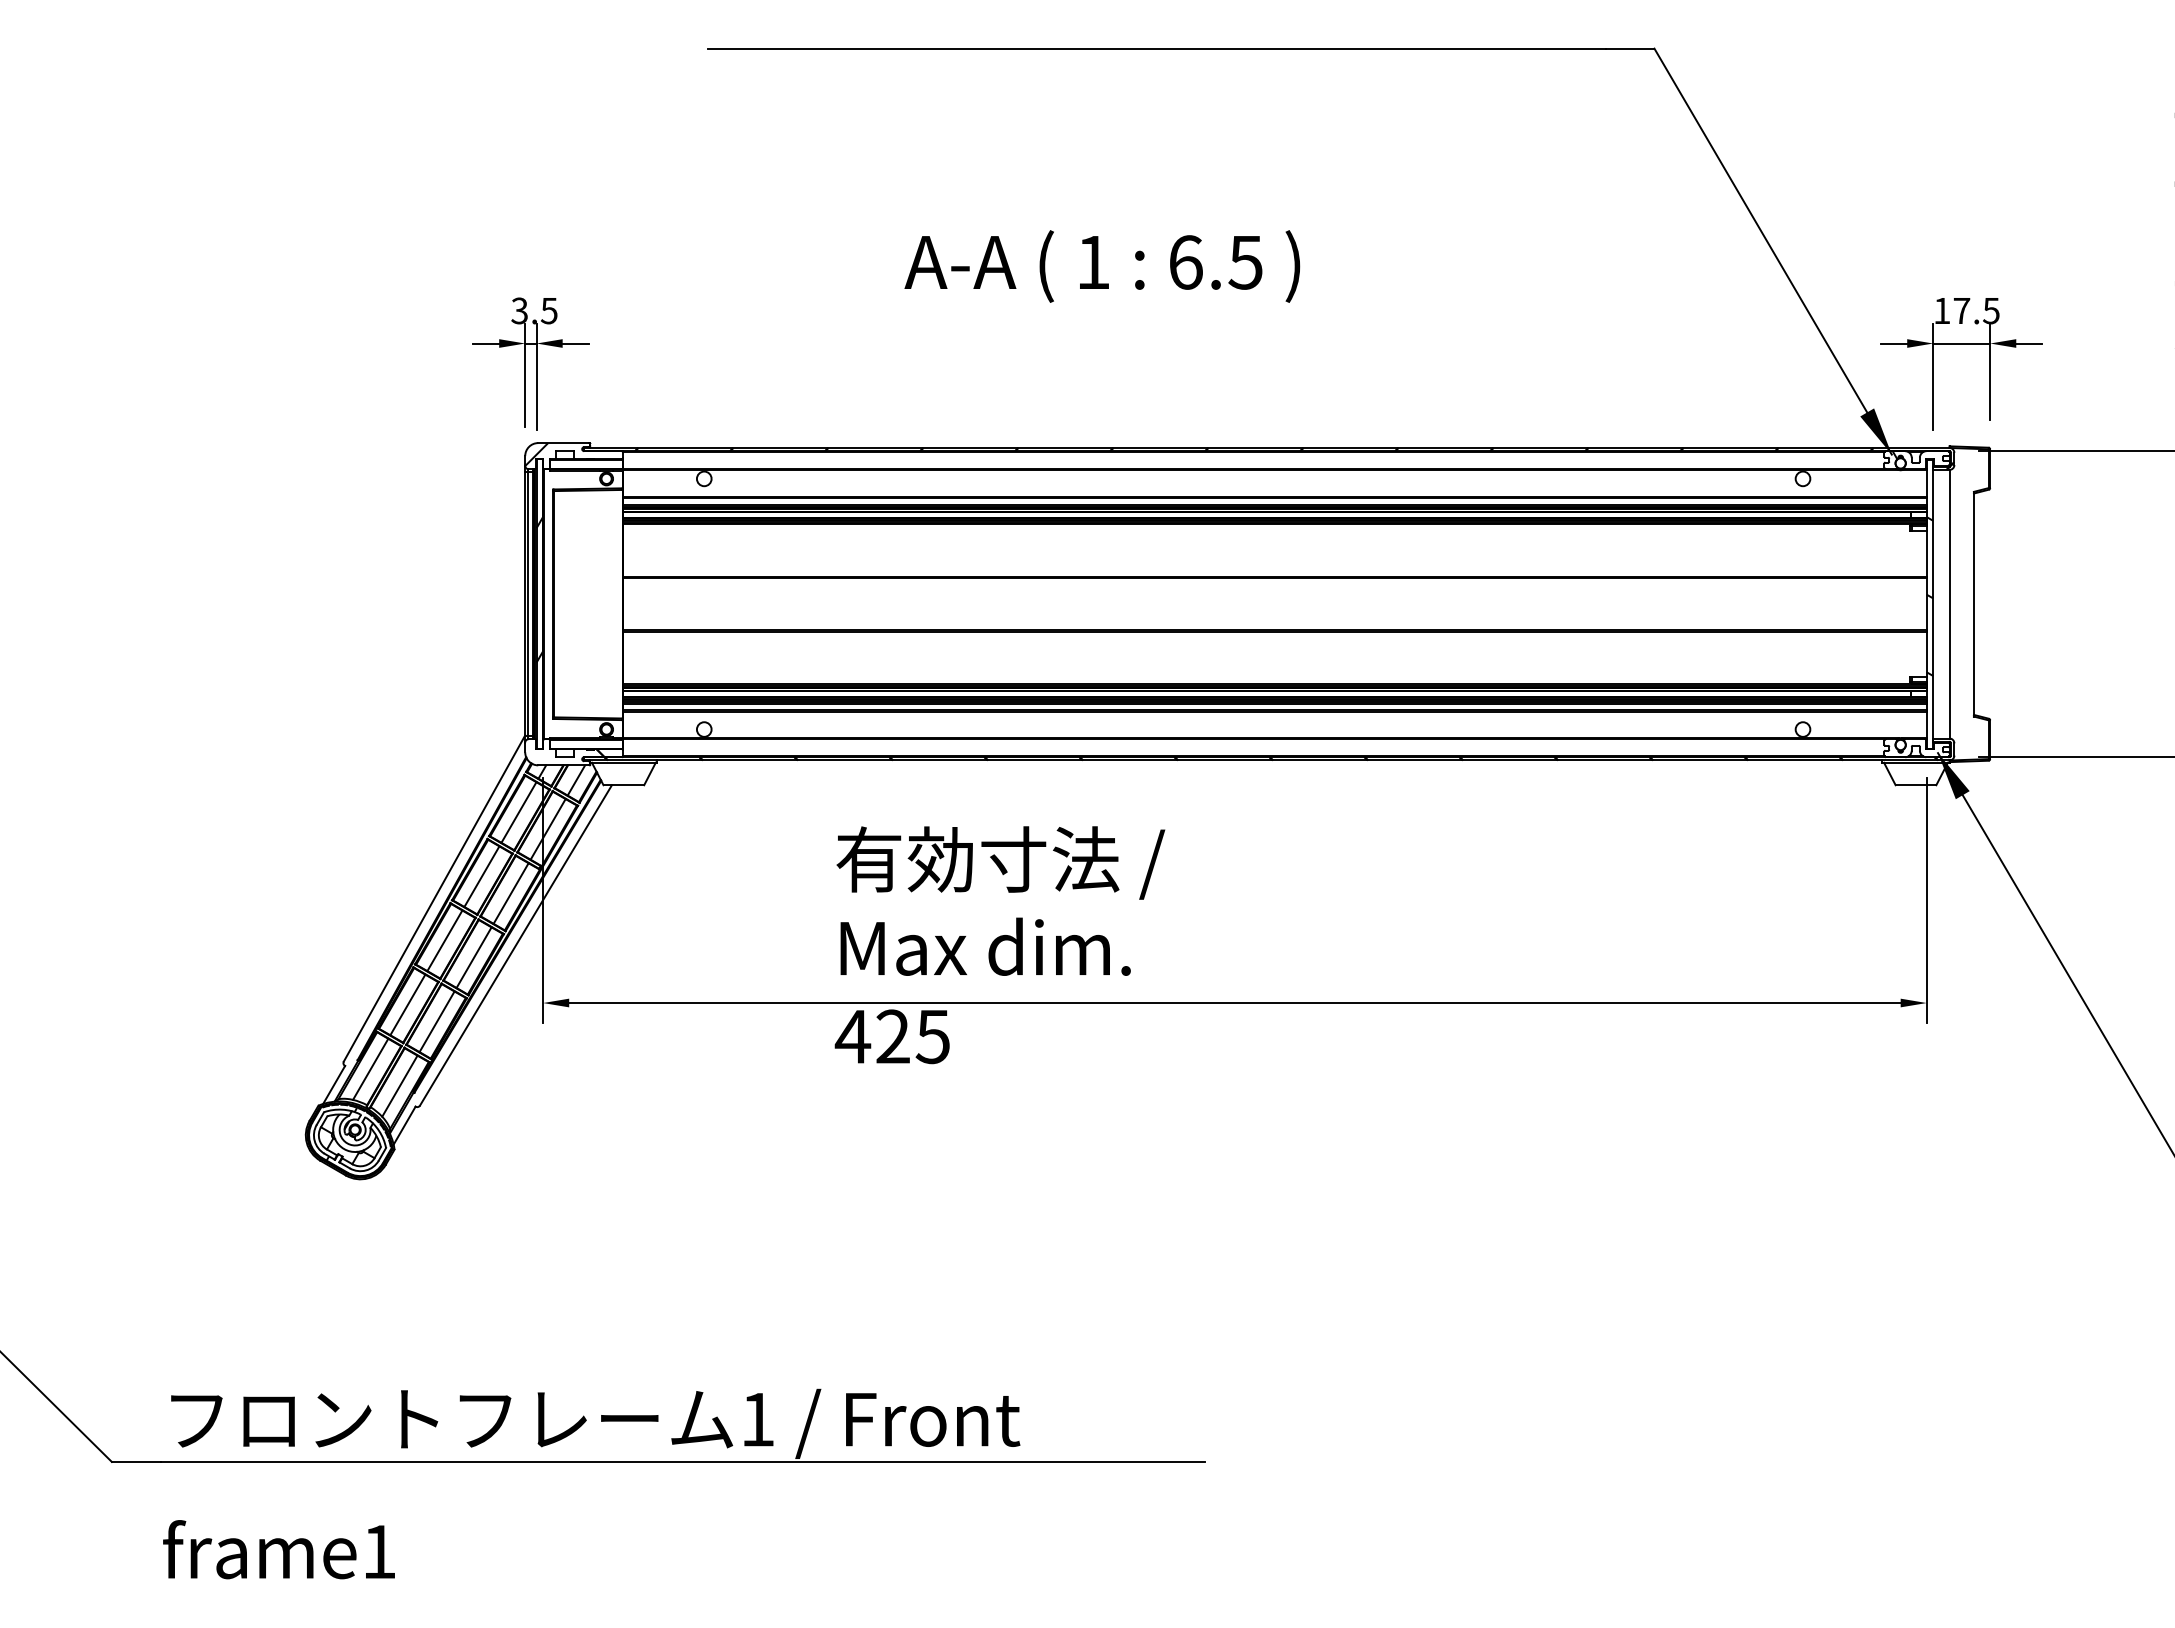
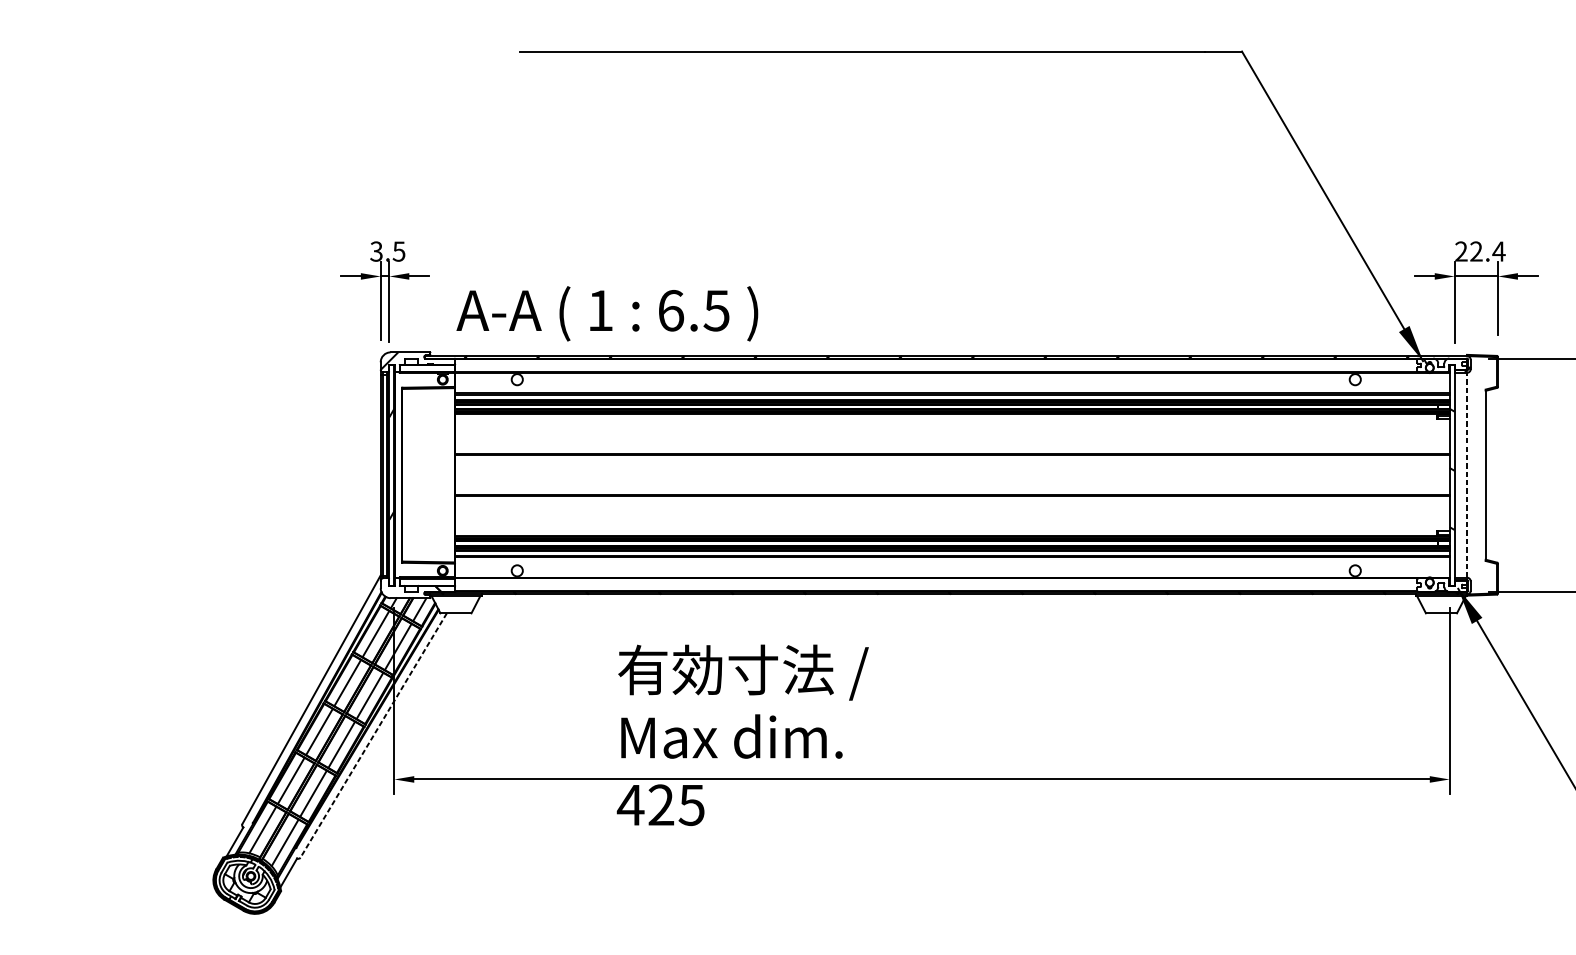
text: (1102, 266) -> (607, 313), moved
text: (1967, 310) -> (1480, 251), 17.5 -> 22.4
line: (1949, 603) -> (1467, 474), solid -> dashed
line: (516, 945) -> (374, 735), solid -> dashed

